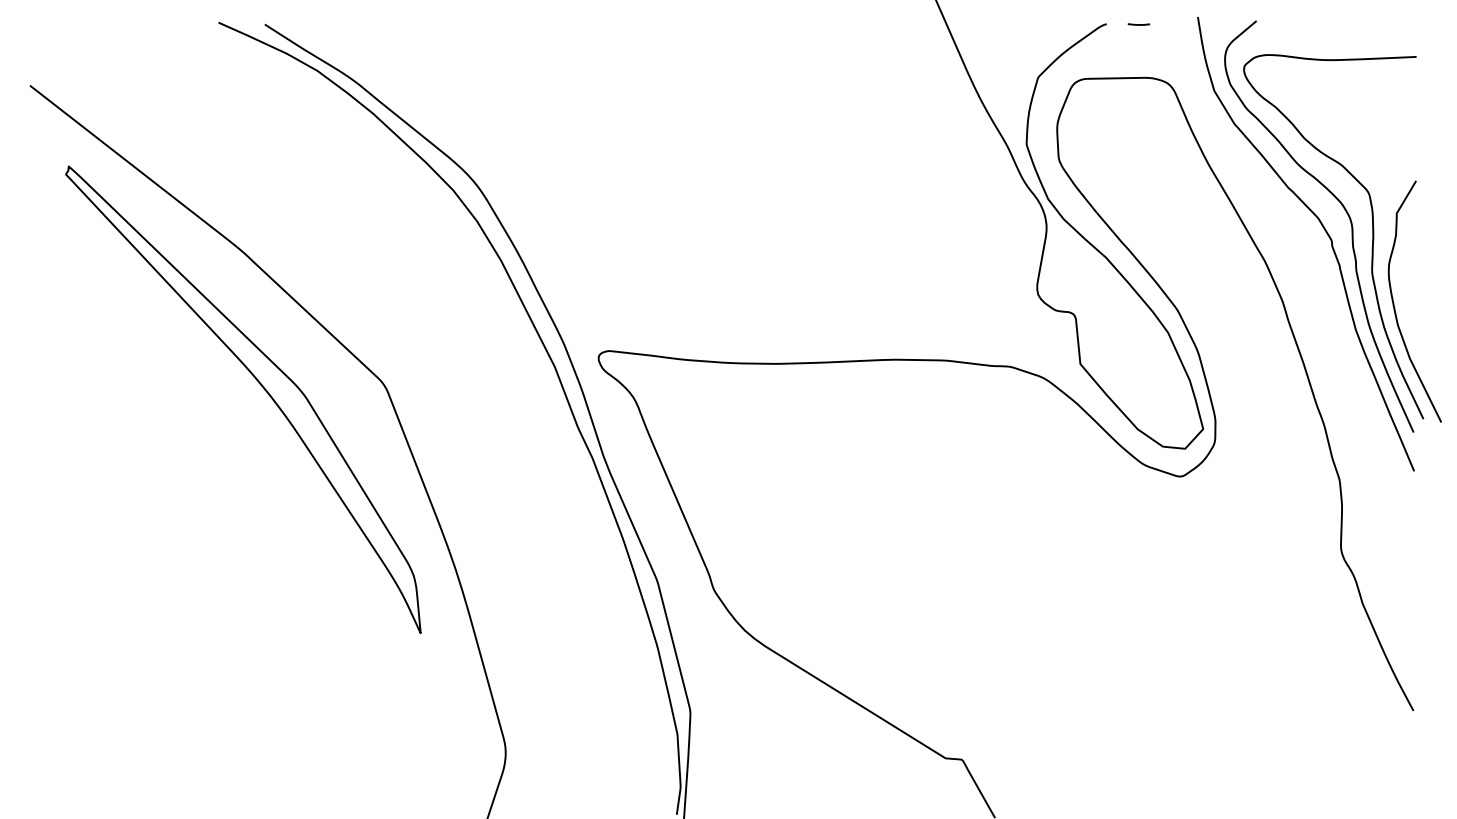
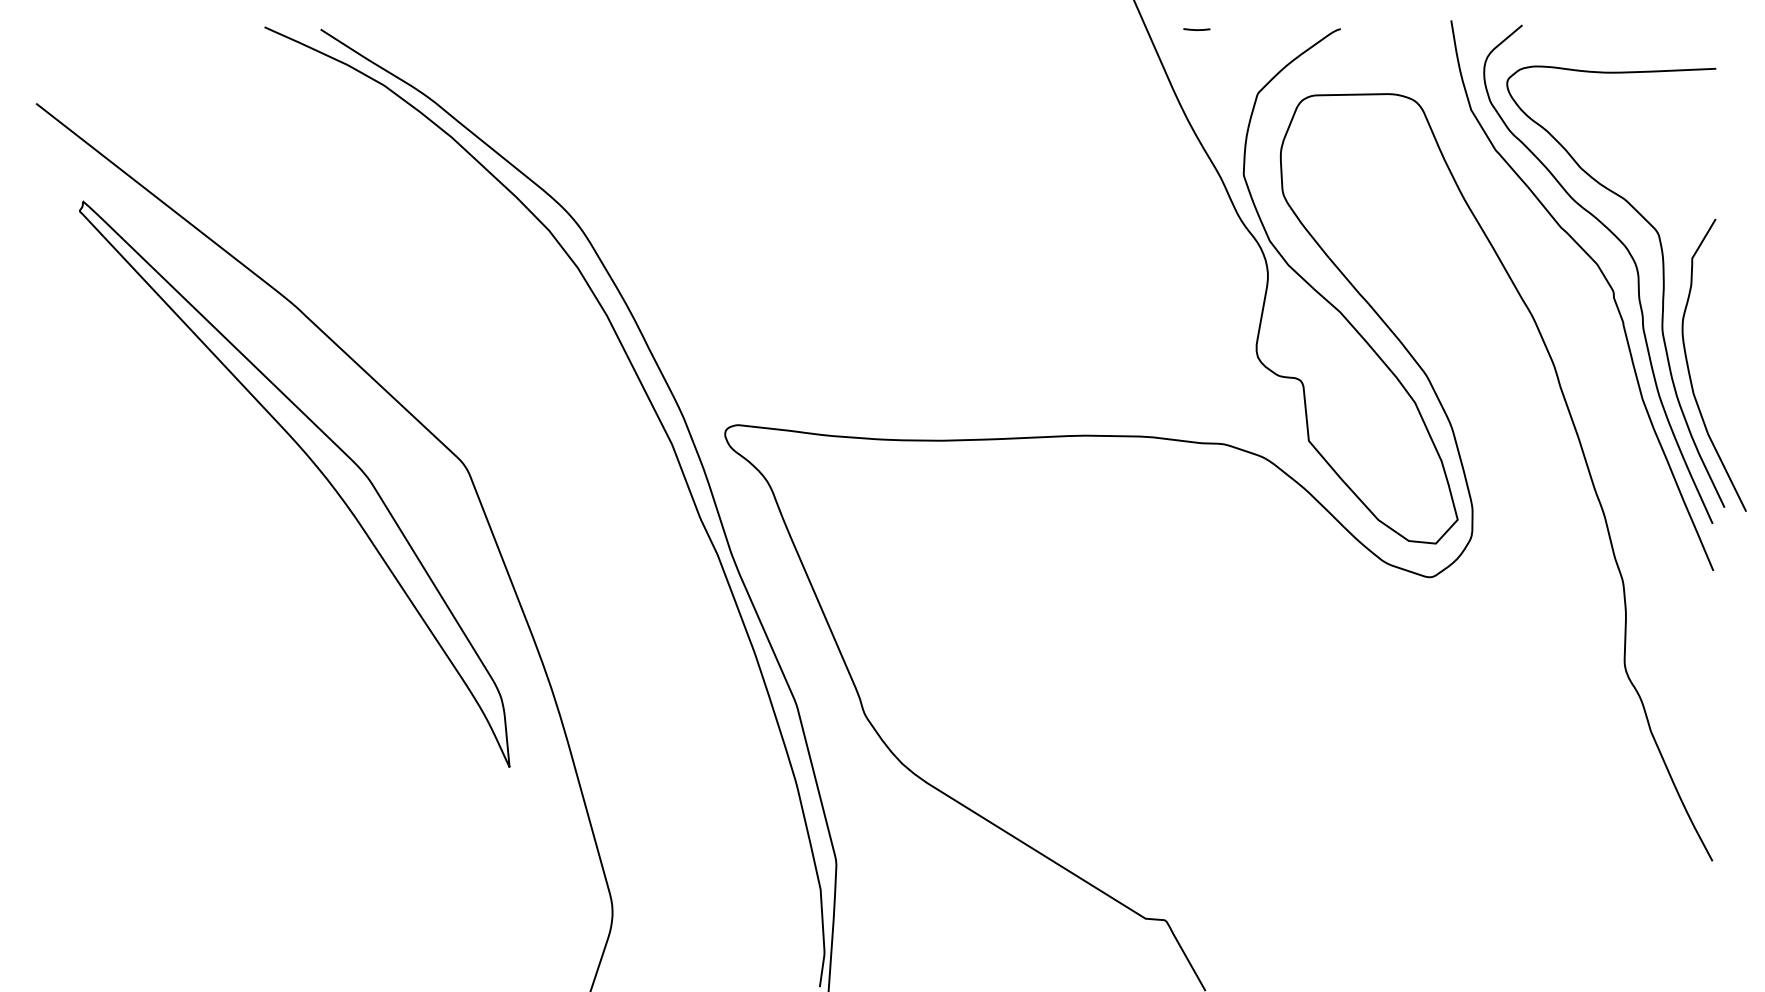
line: (1138, 24) -> (1196, 29), moved

